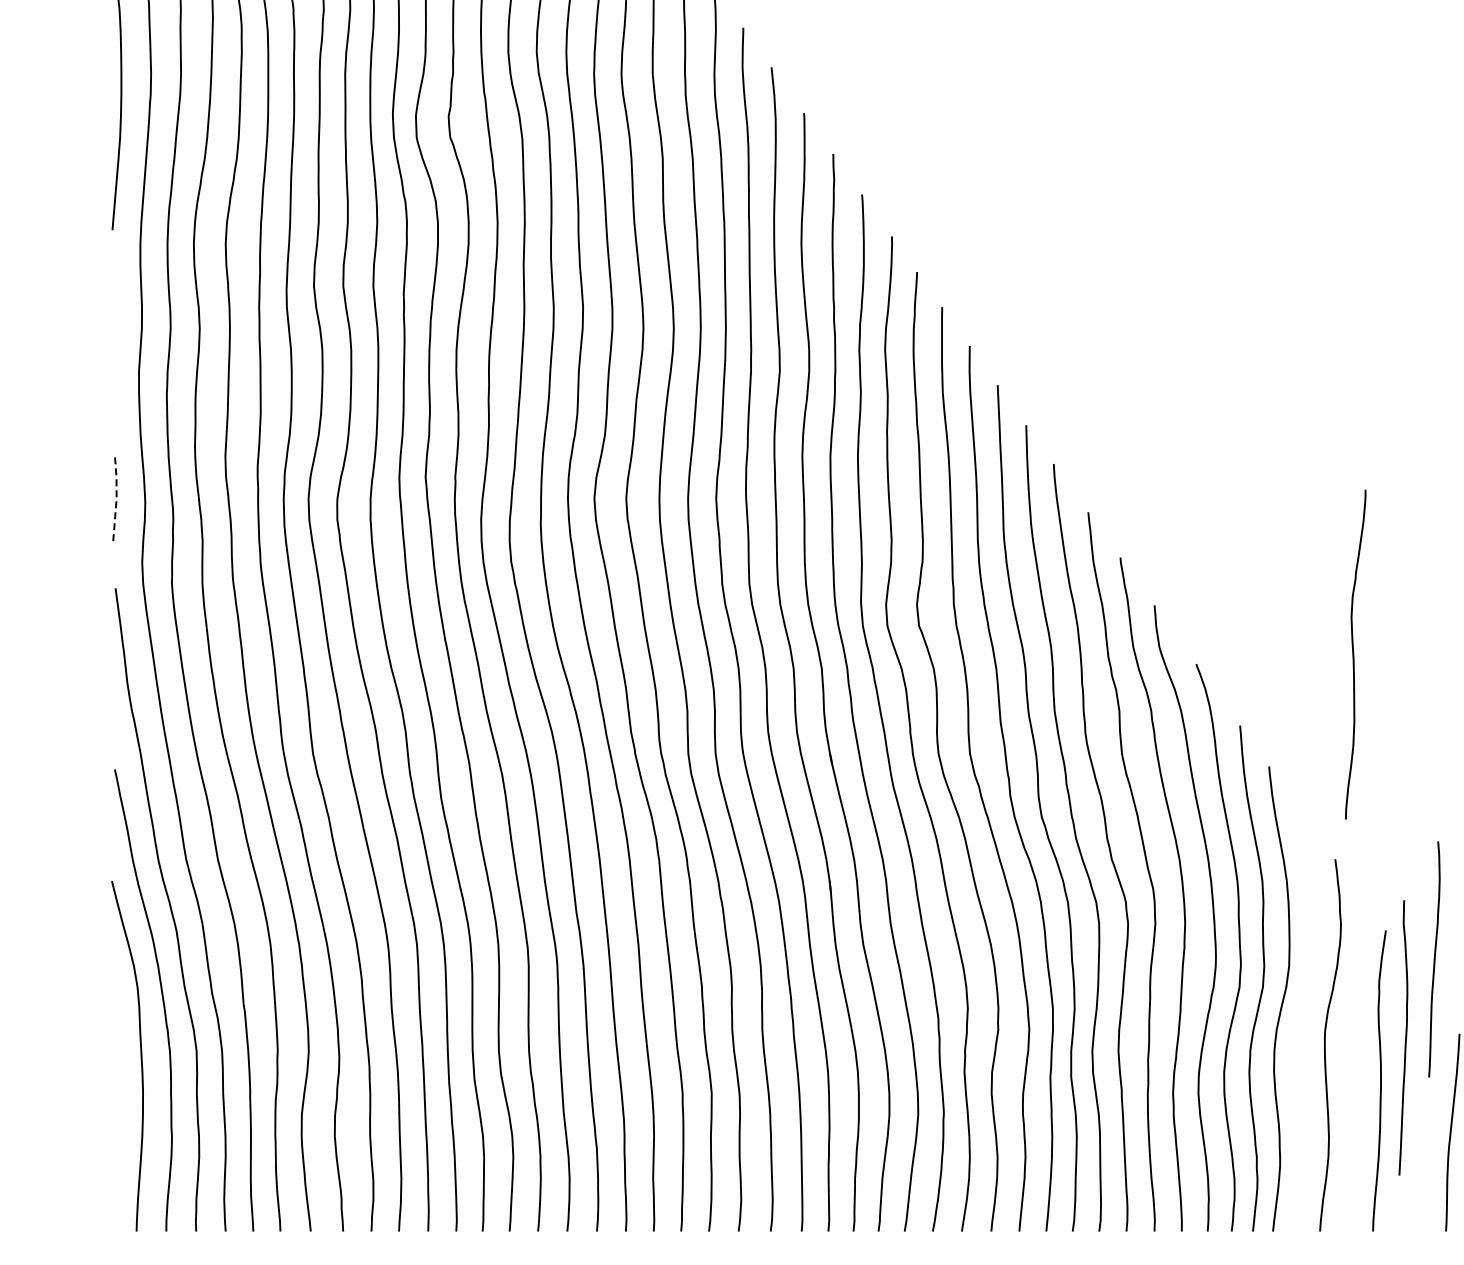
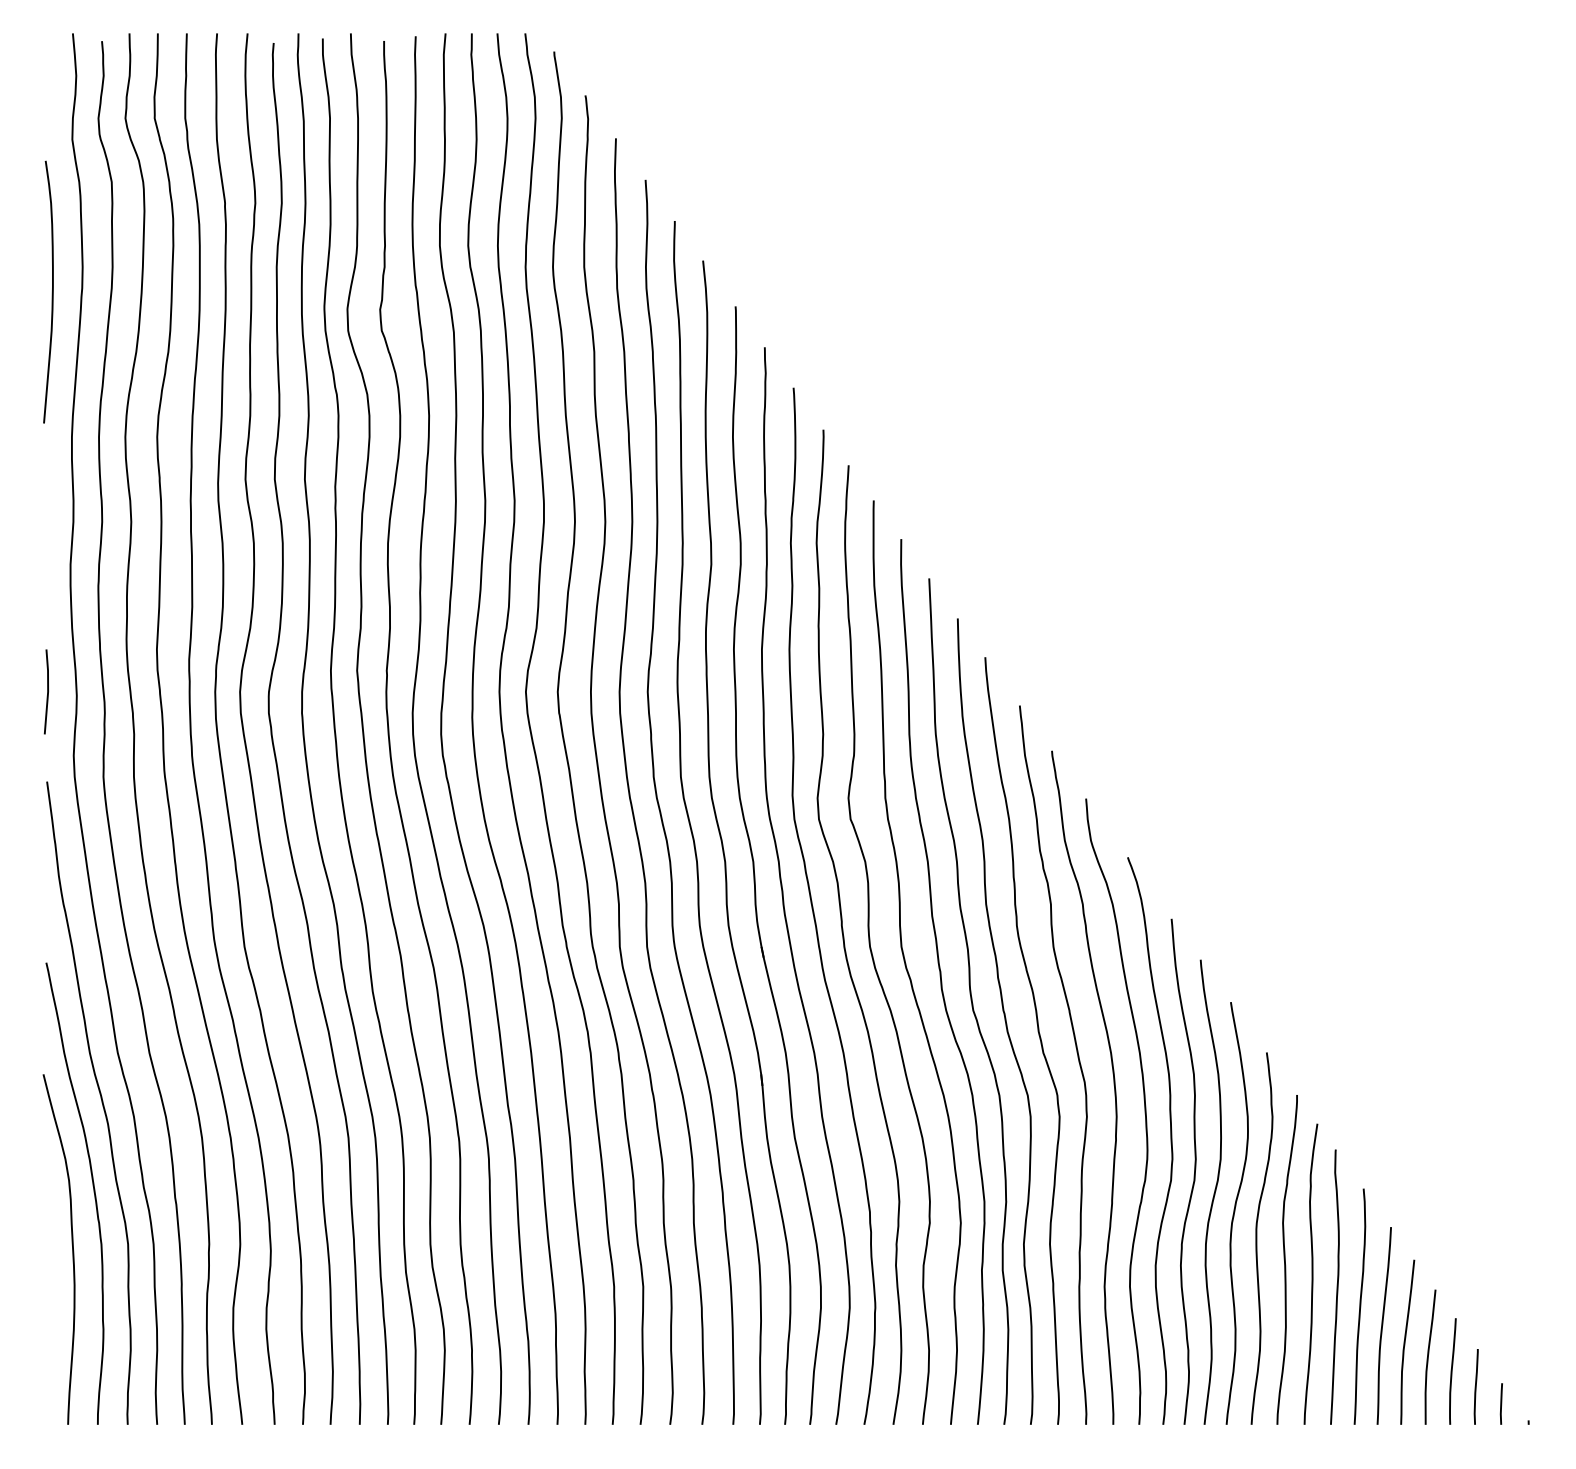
line: (116, 497) -> (48, 690), dashed -> solid
curve: (1353, 654) -> (1285, 1259), moved
curve: (1433, 959) -> (1359, 1306), moved
curve: (1303, 1019) -> (1235, 1212), added
curve: (1404, 1037) -> (1336, 1286), moved

